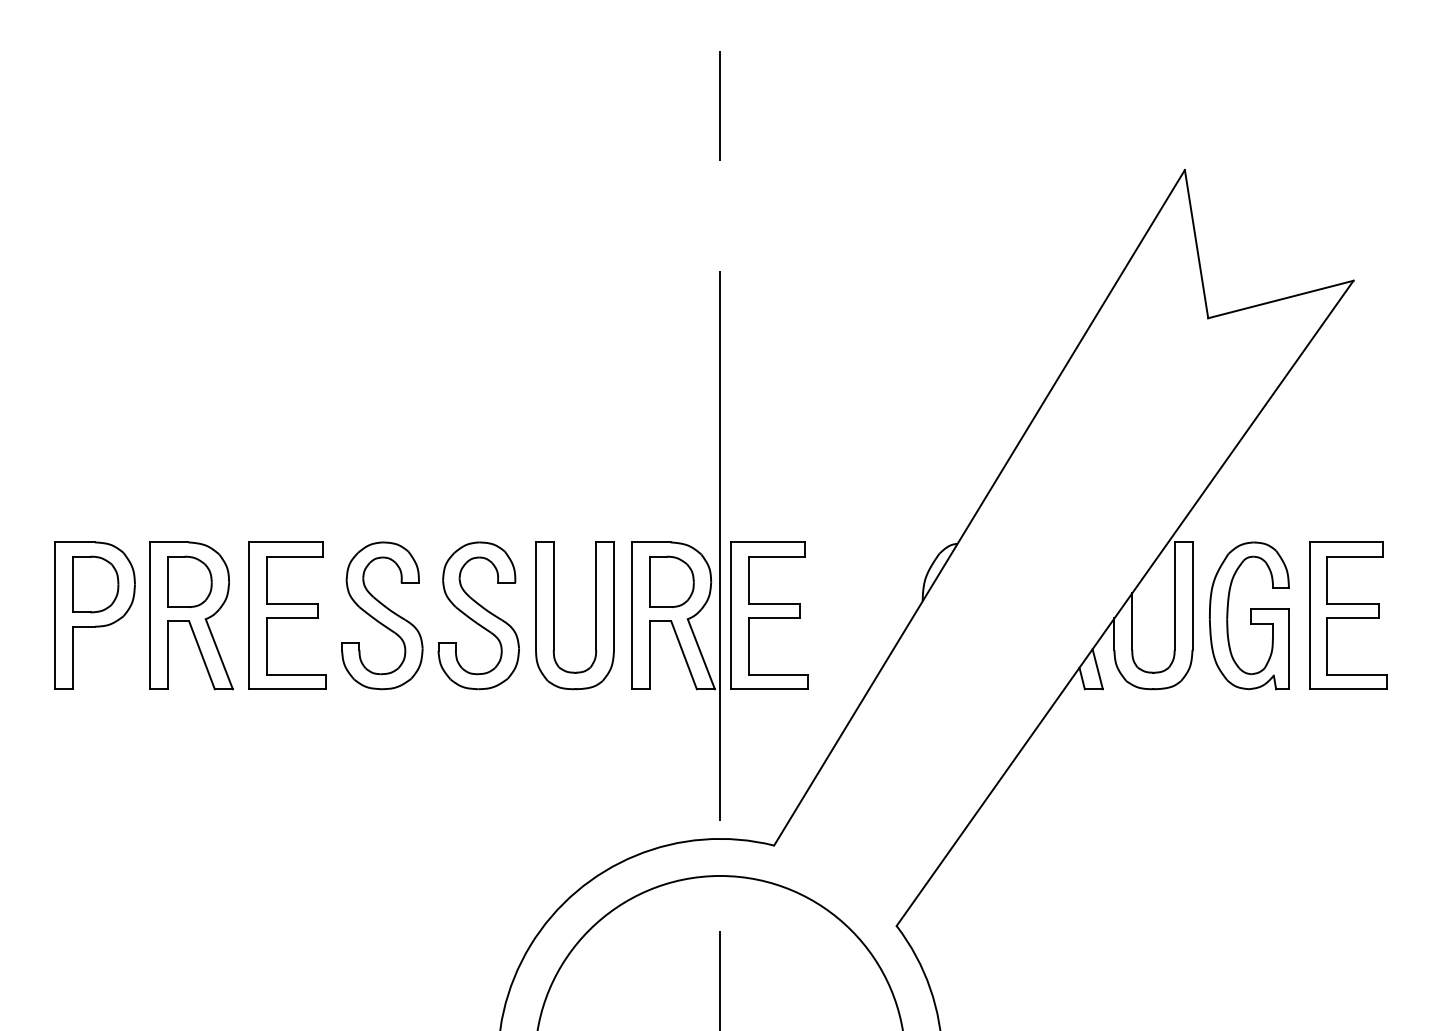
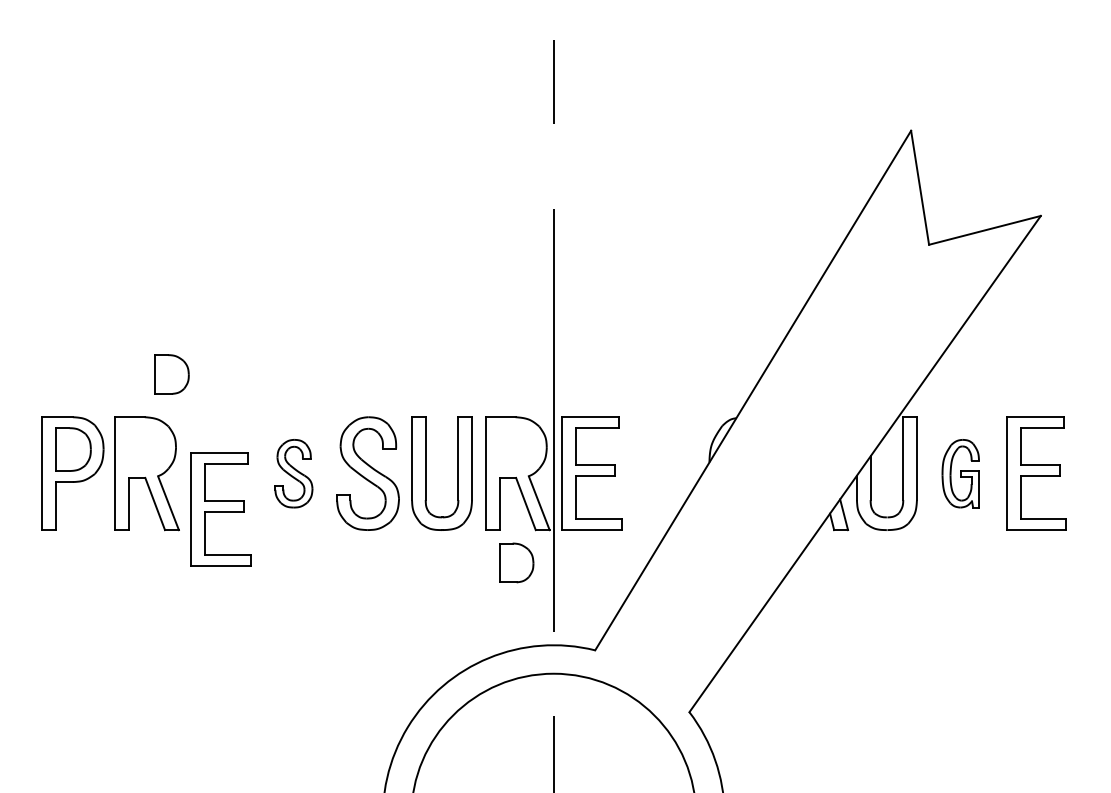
part: (189, 581) -> (171, 374), moved
part: (671, 581) -> (516, 562), moved
part: (287, 615) -> (220, 509), moved
part: (382, 615) -> (294, 473), size x0.6
part: (1249, 615) -> (960, 473), size x0.6

